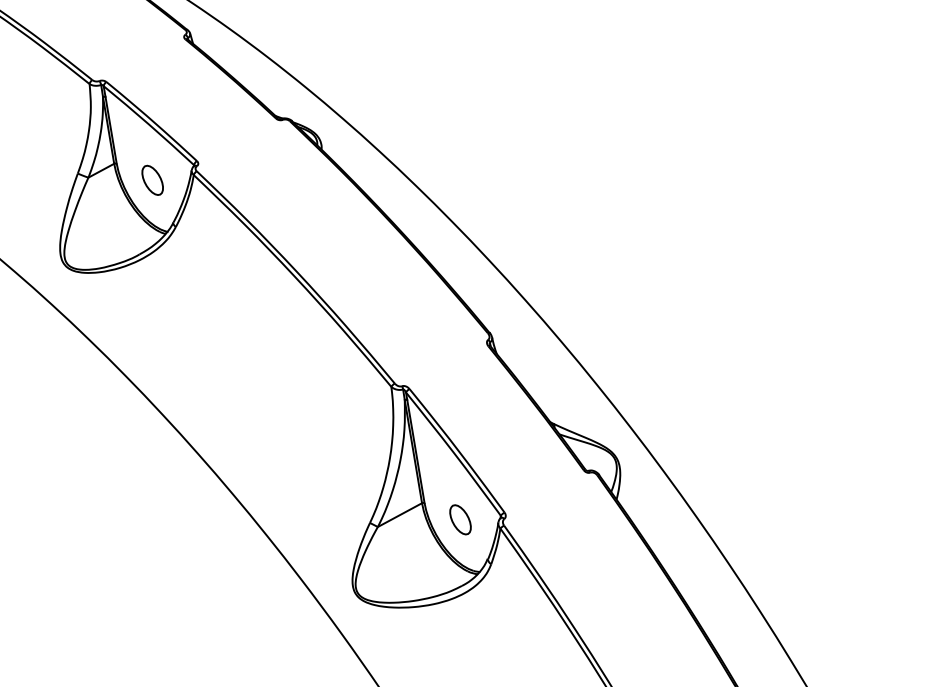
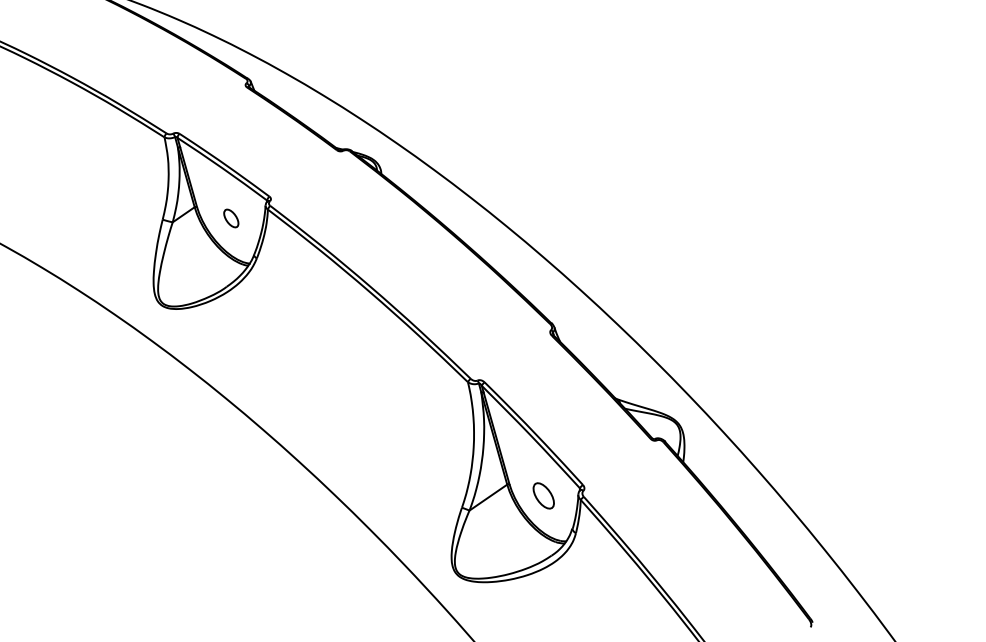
part: (152, 180) -> (231, 218), size x0.7

